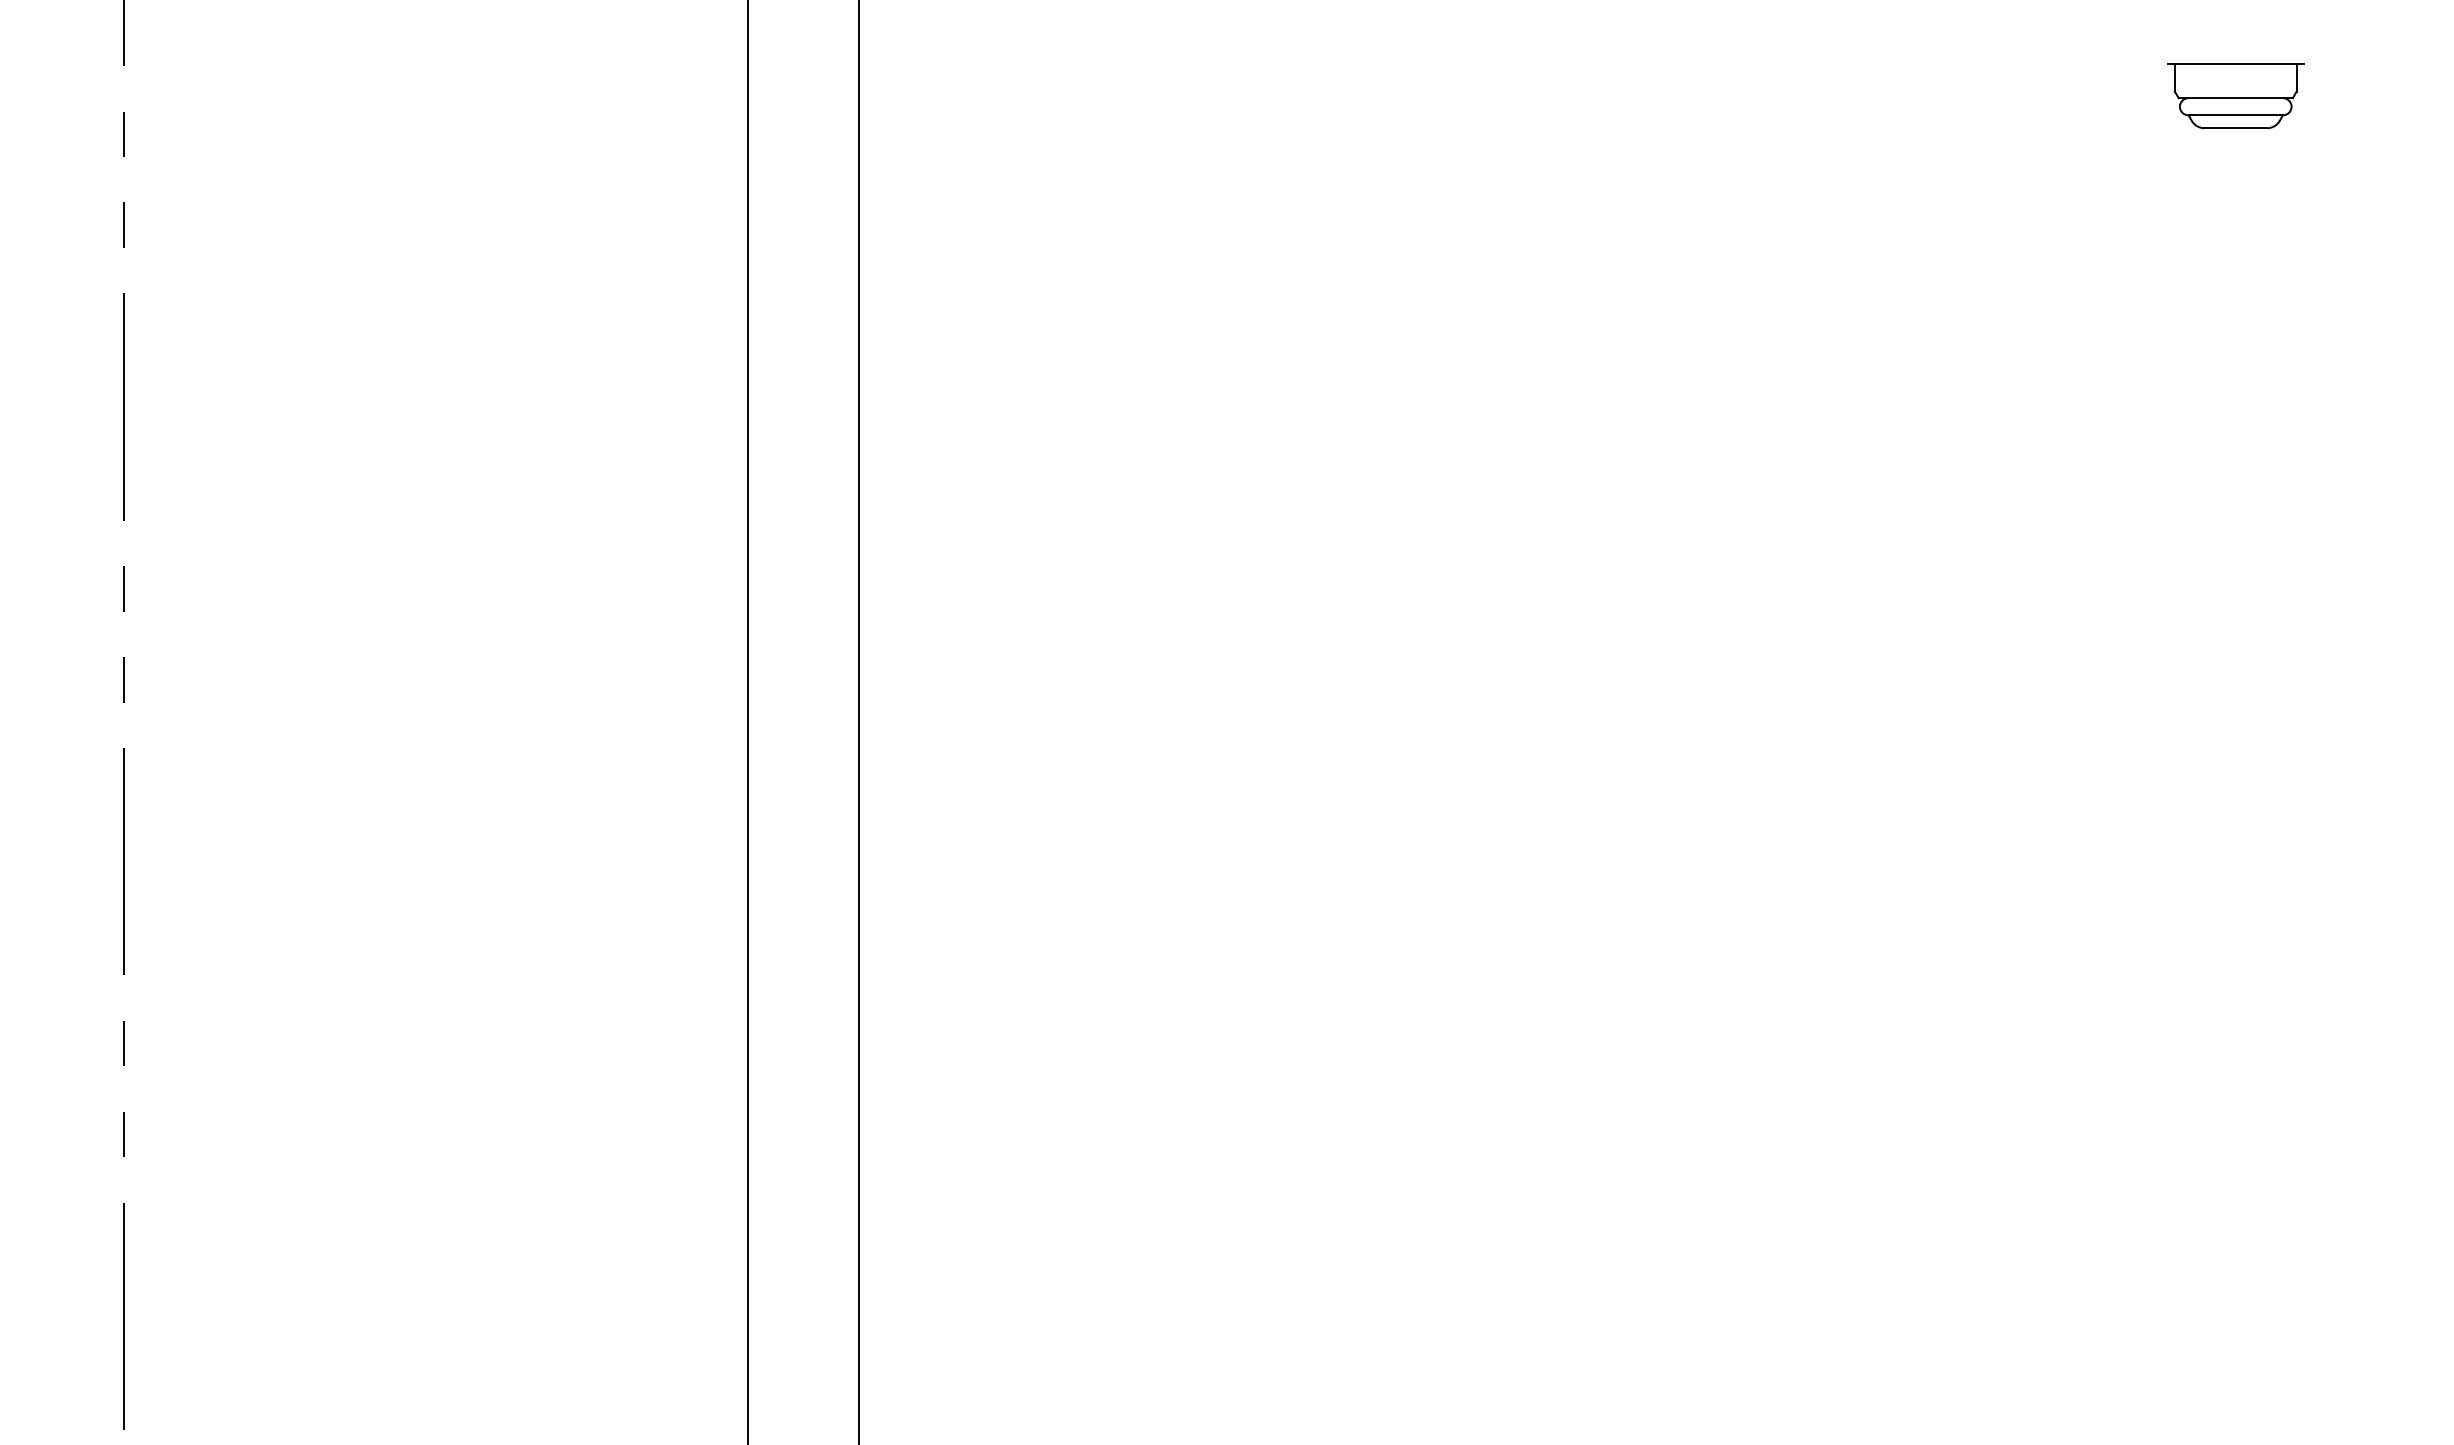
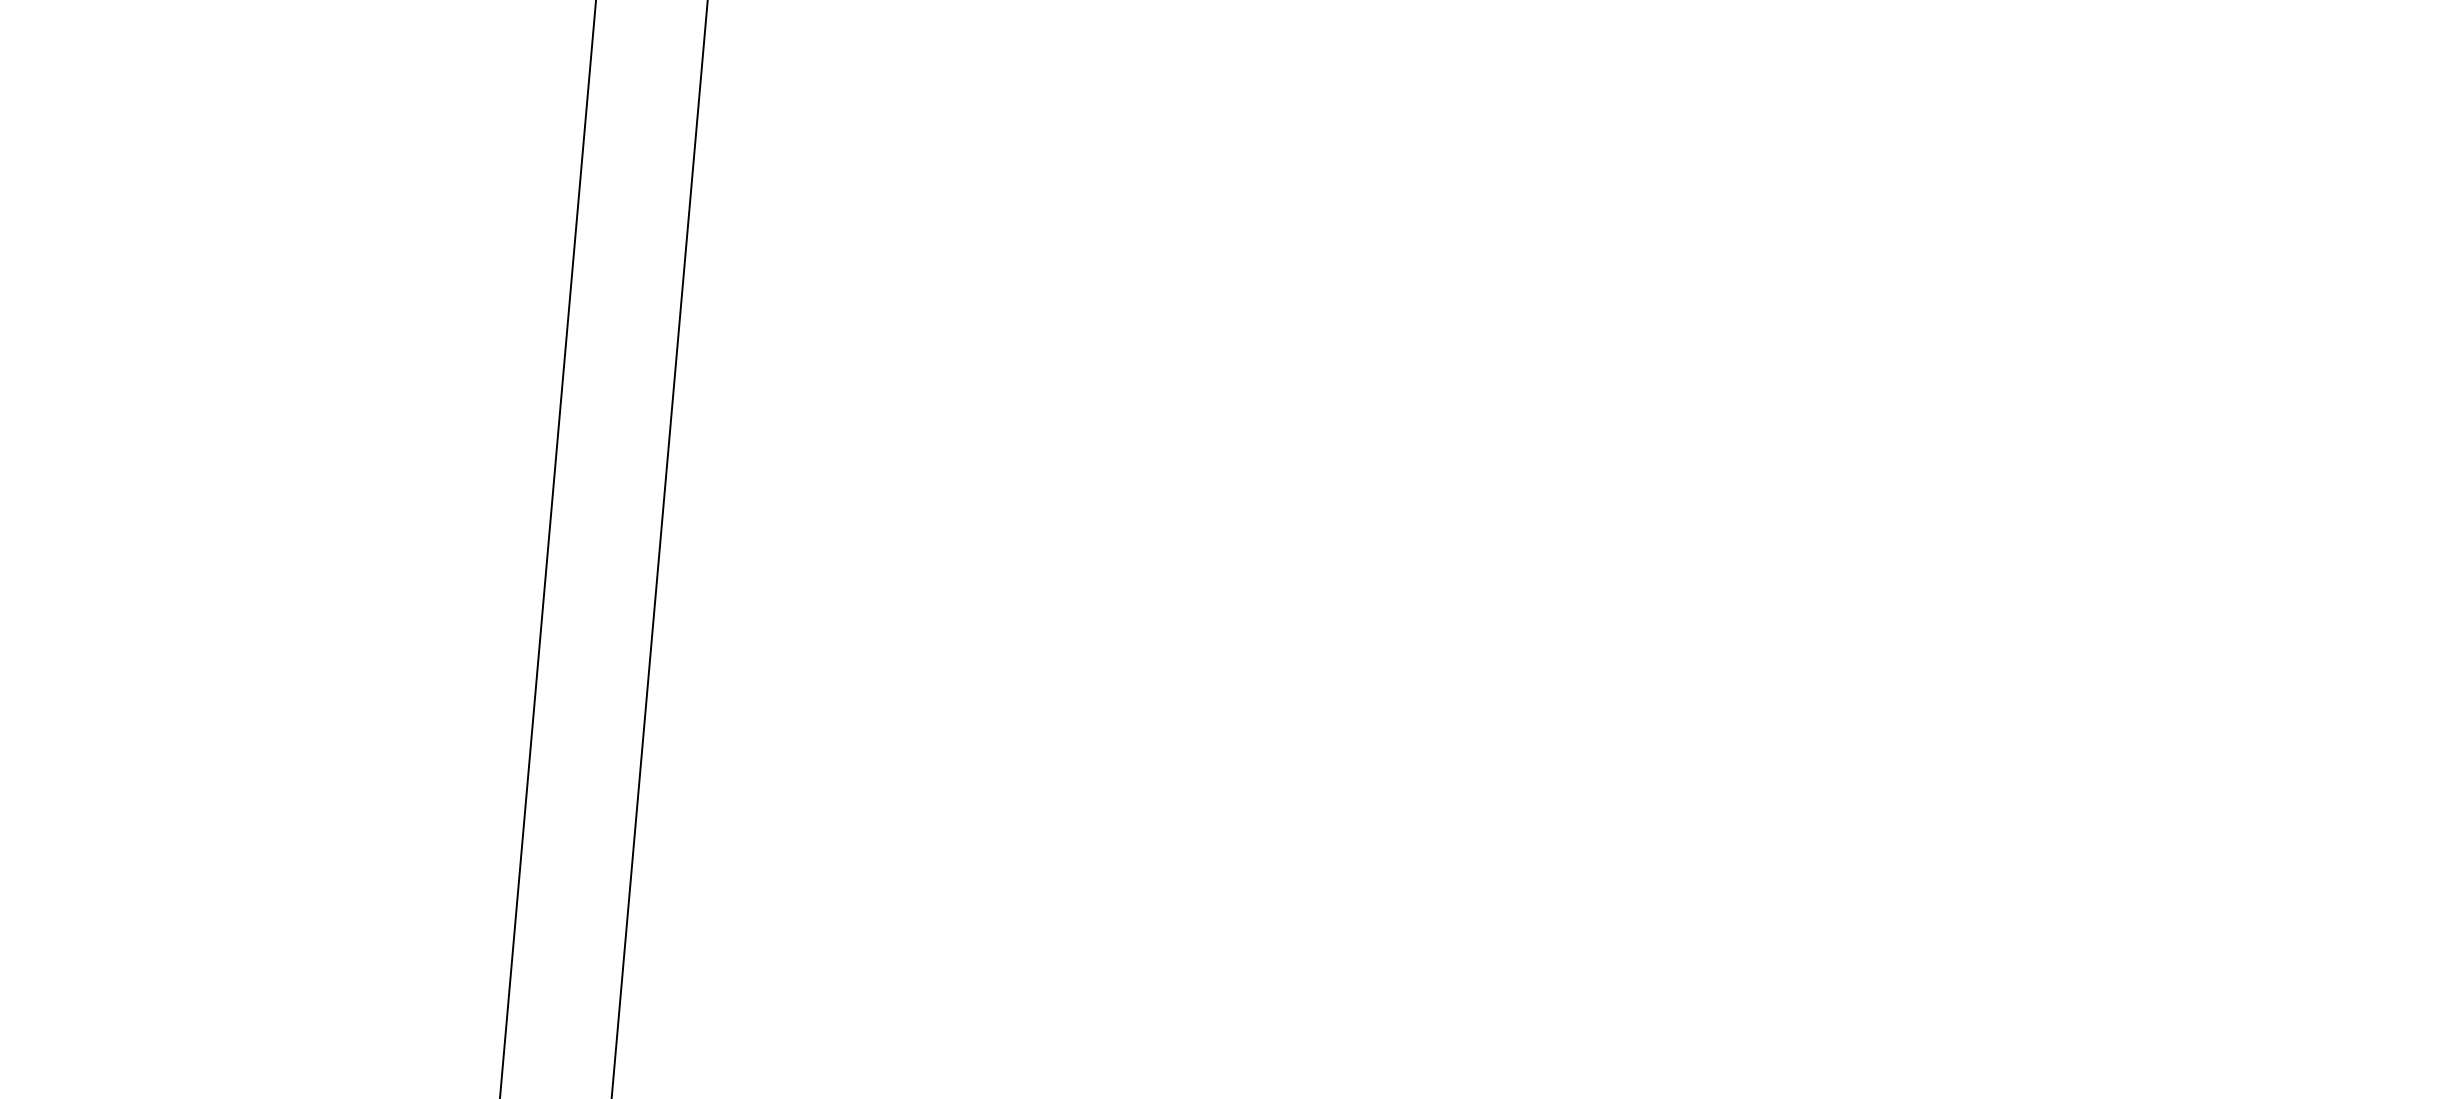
part: (2235, 96) -> (2086, 76), removed

